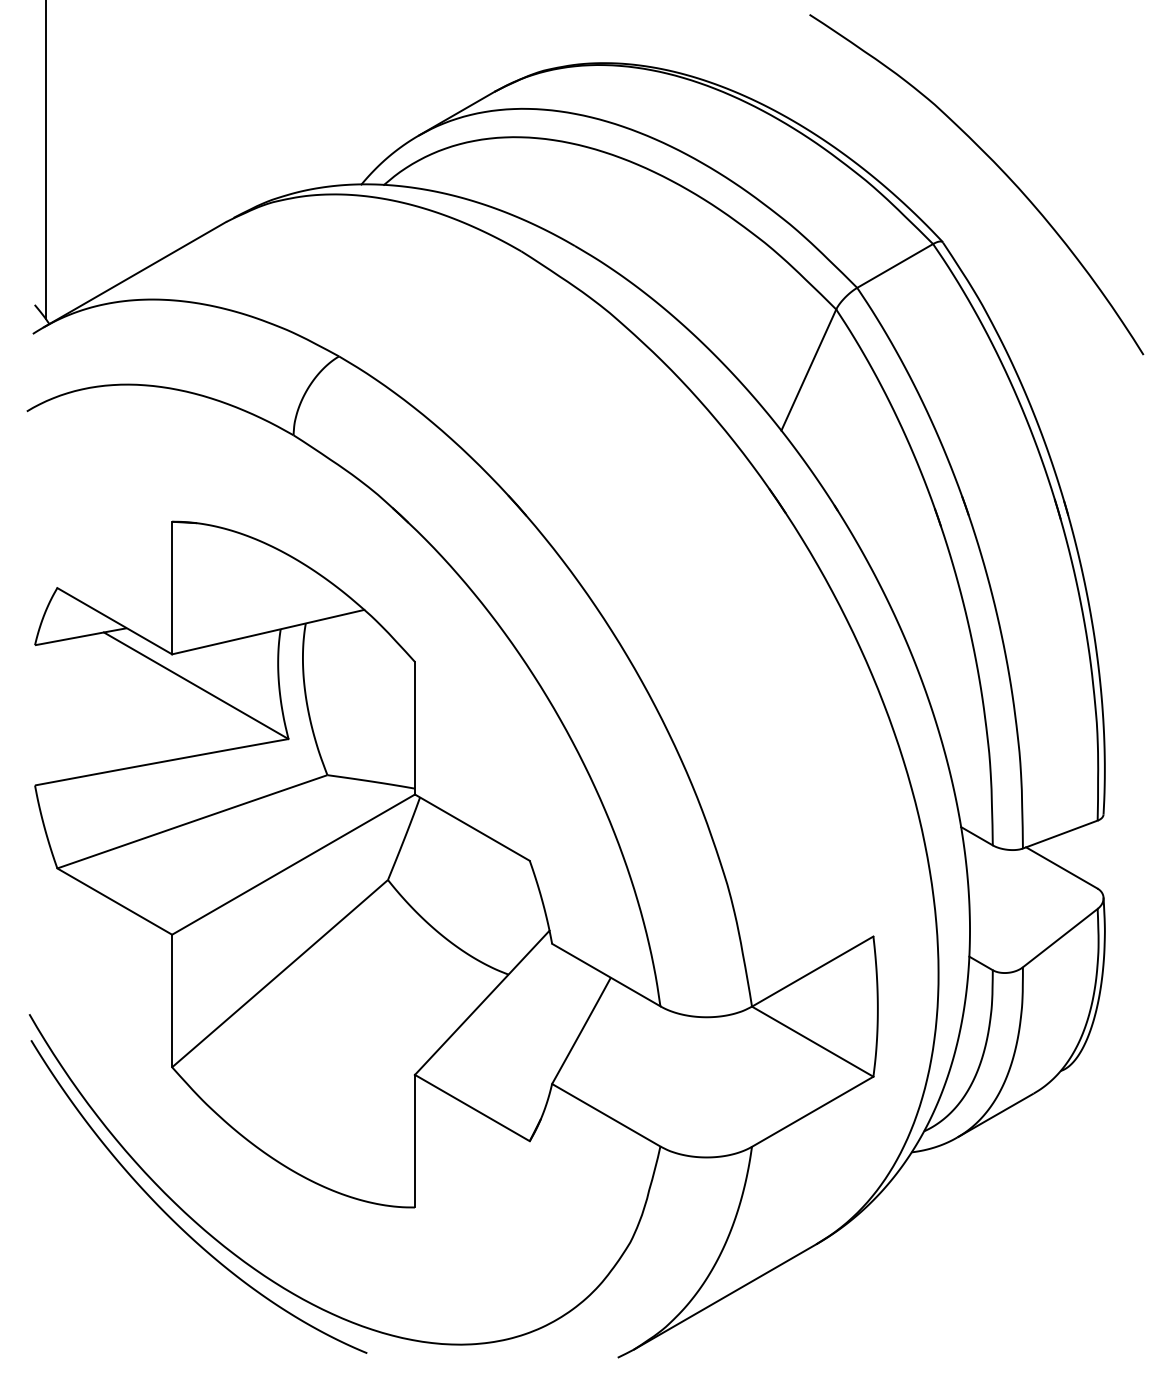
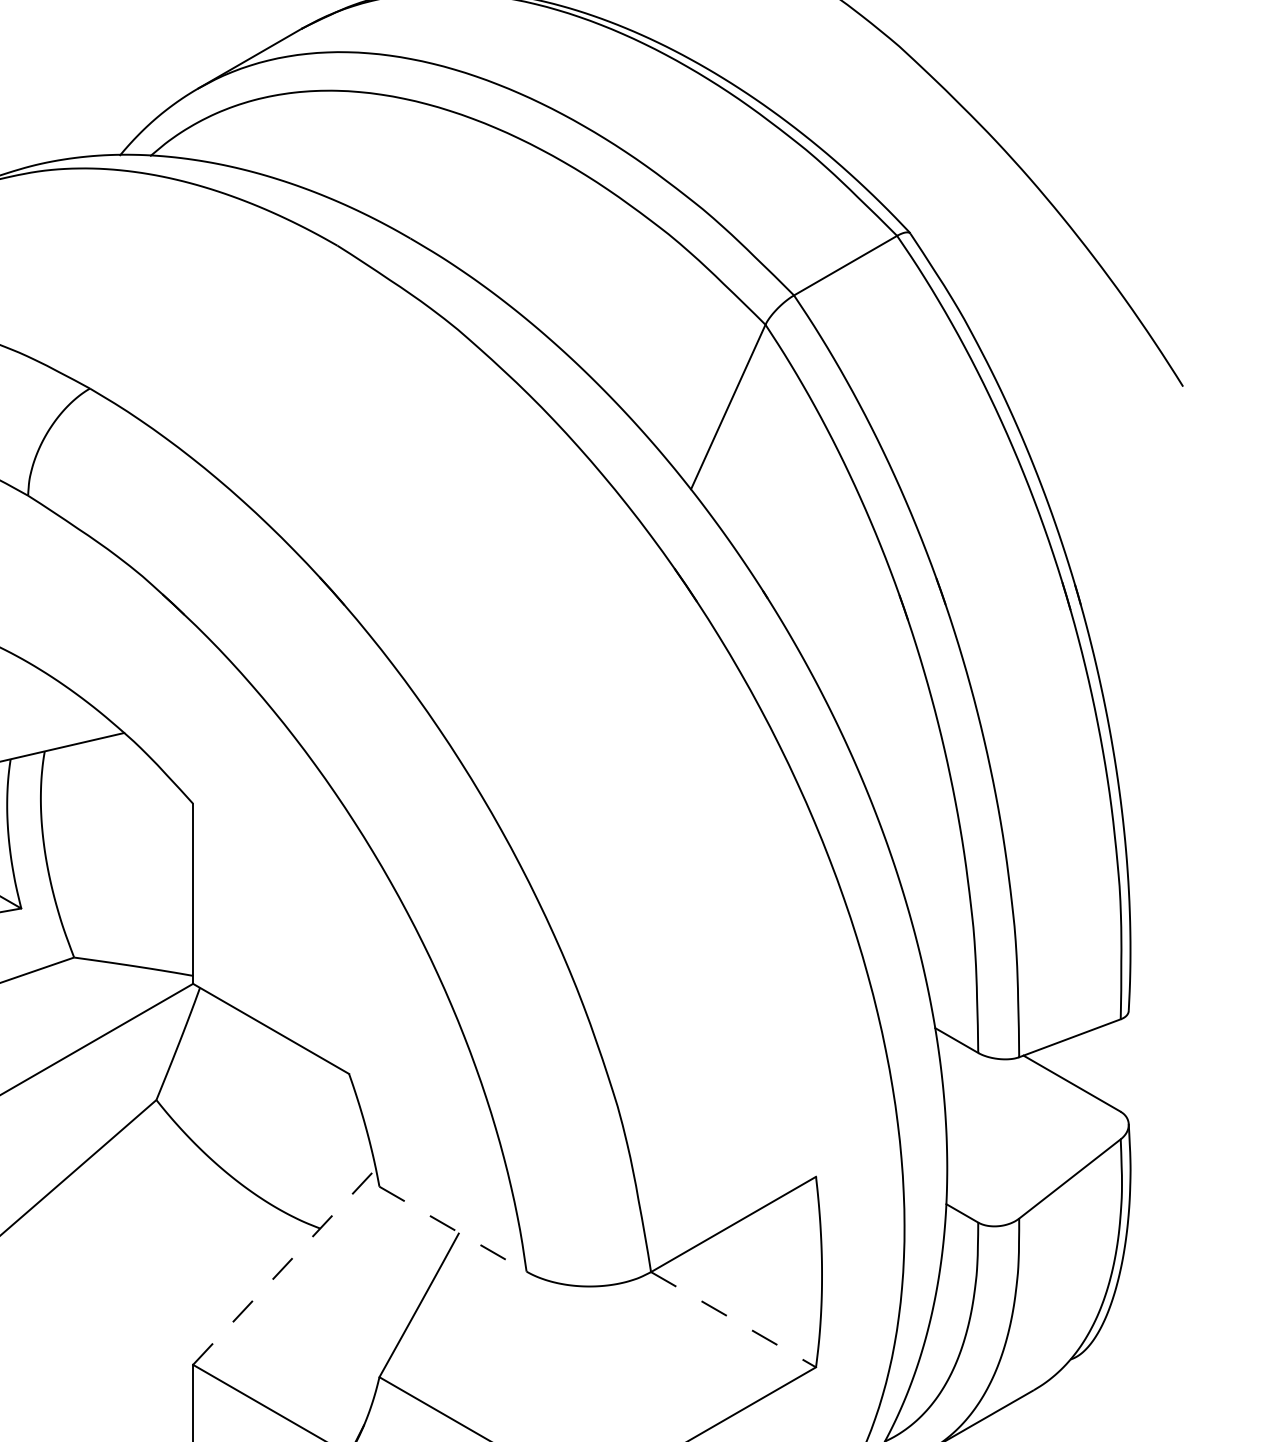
line: (606, 975) -> (453, 1229), solid -> dashed
line: (482, 1002) -> (284, 1266), solid -> dashed
line: (813, 1041) -> (734, 1319), solid -> dashed

